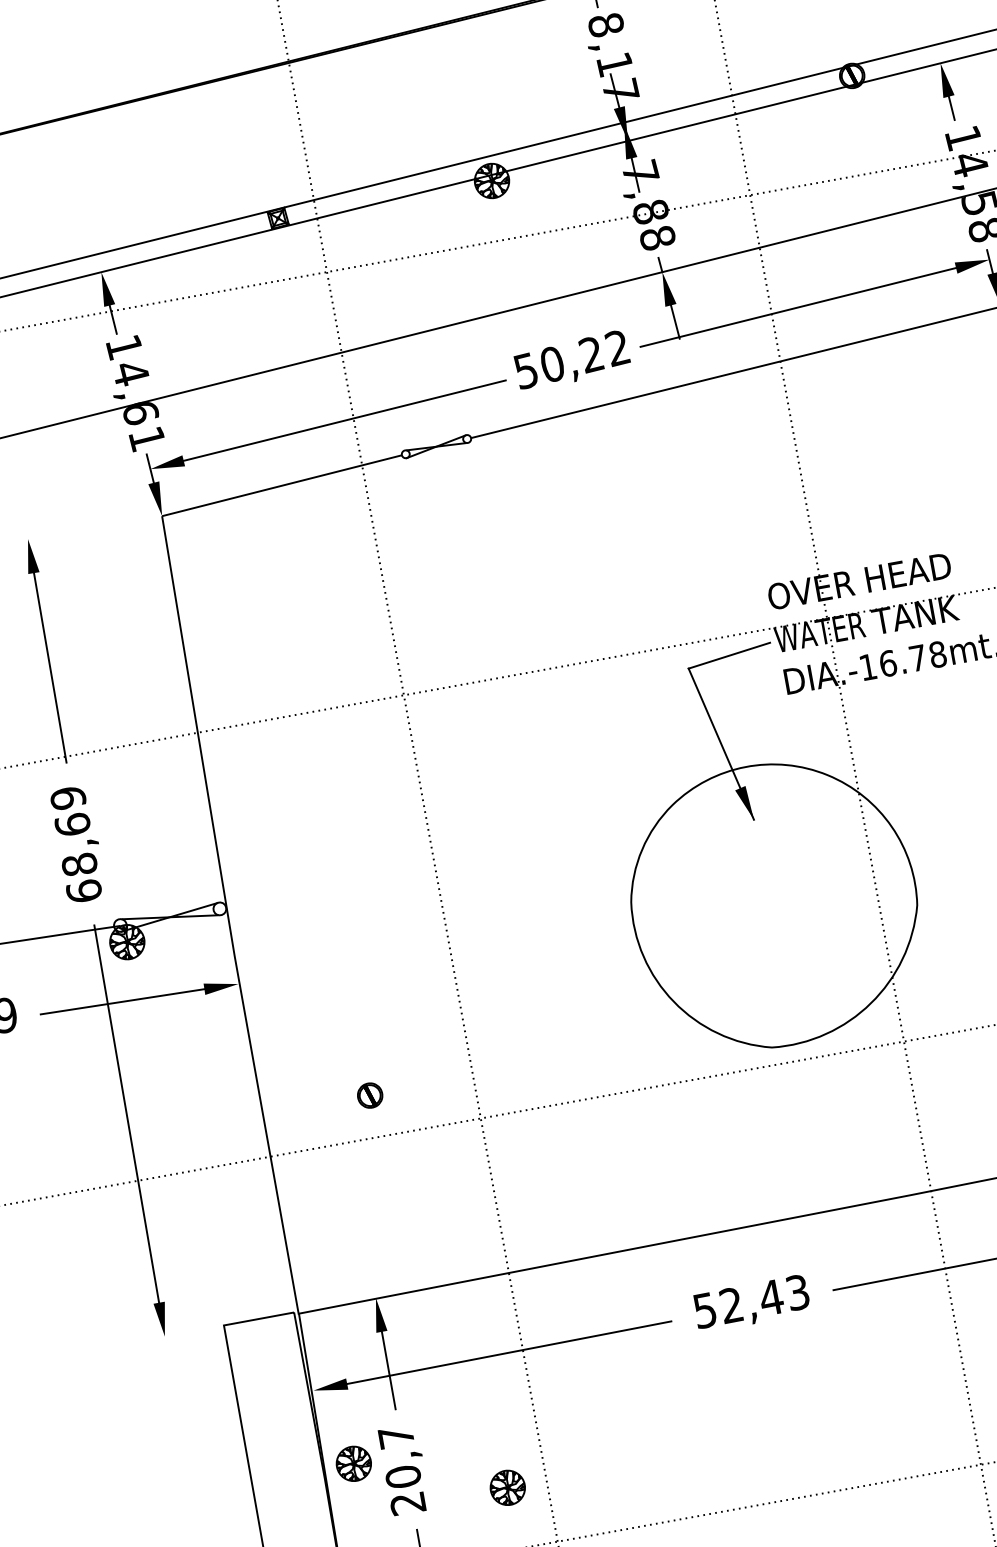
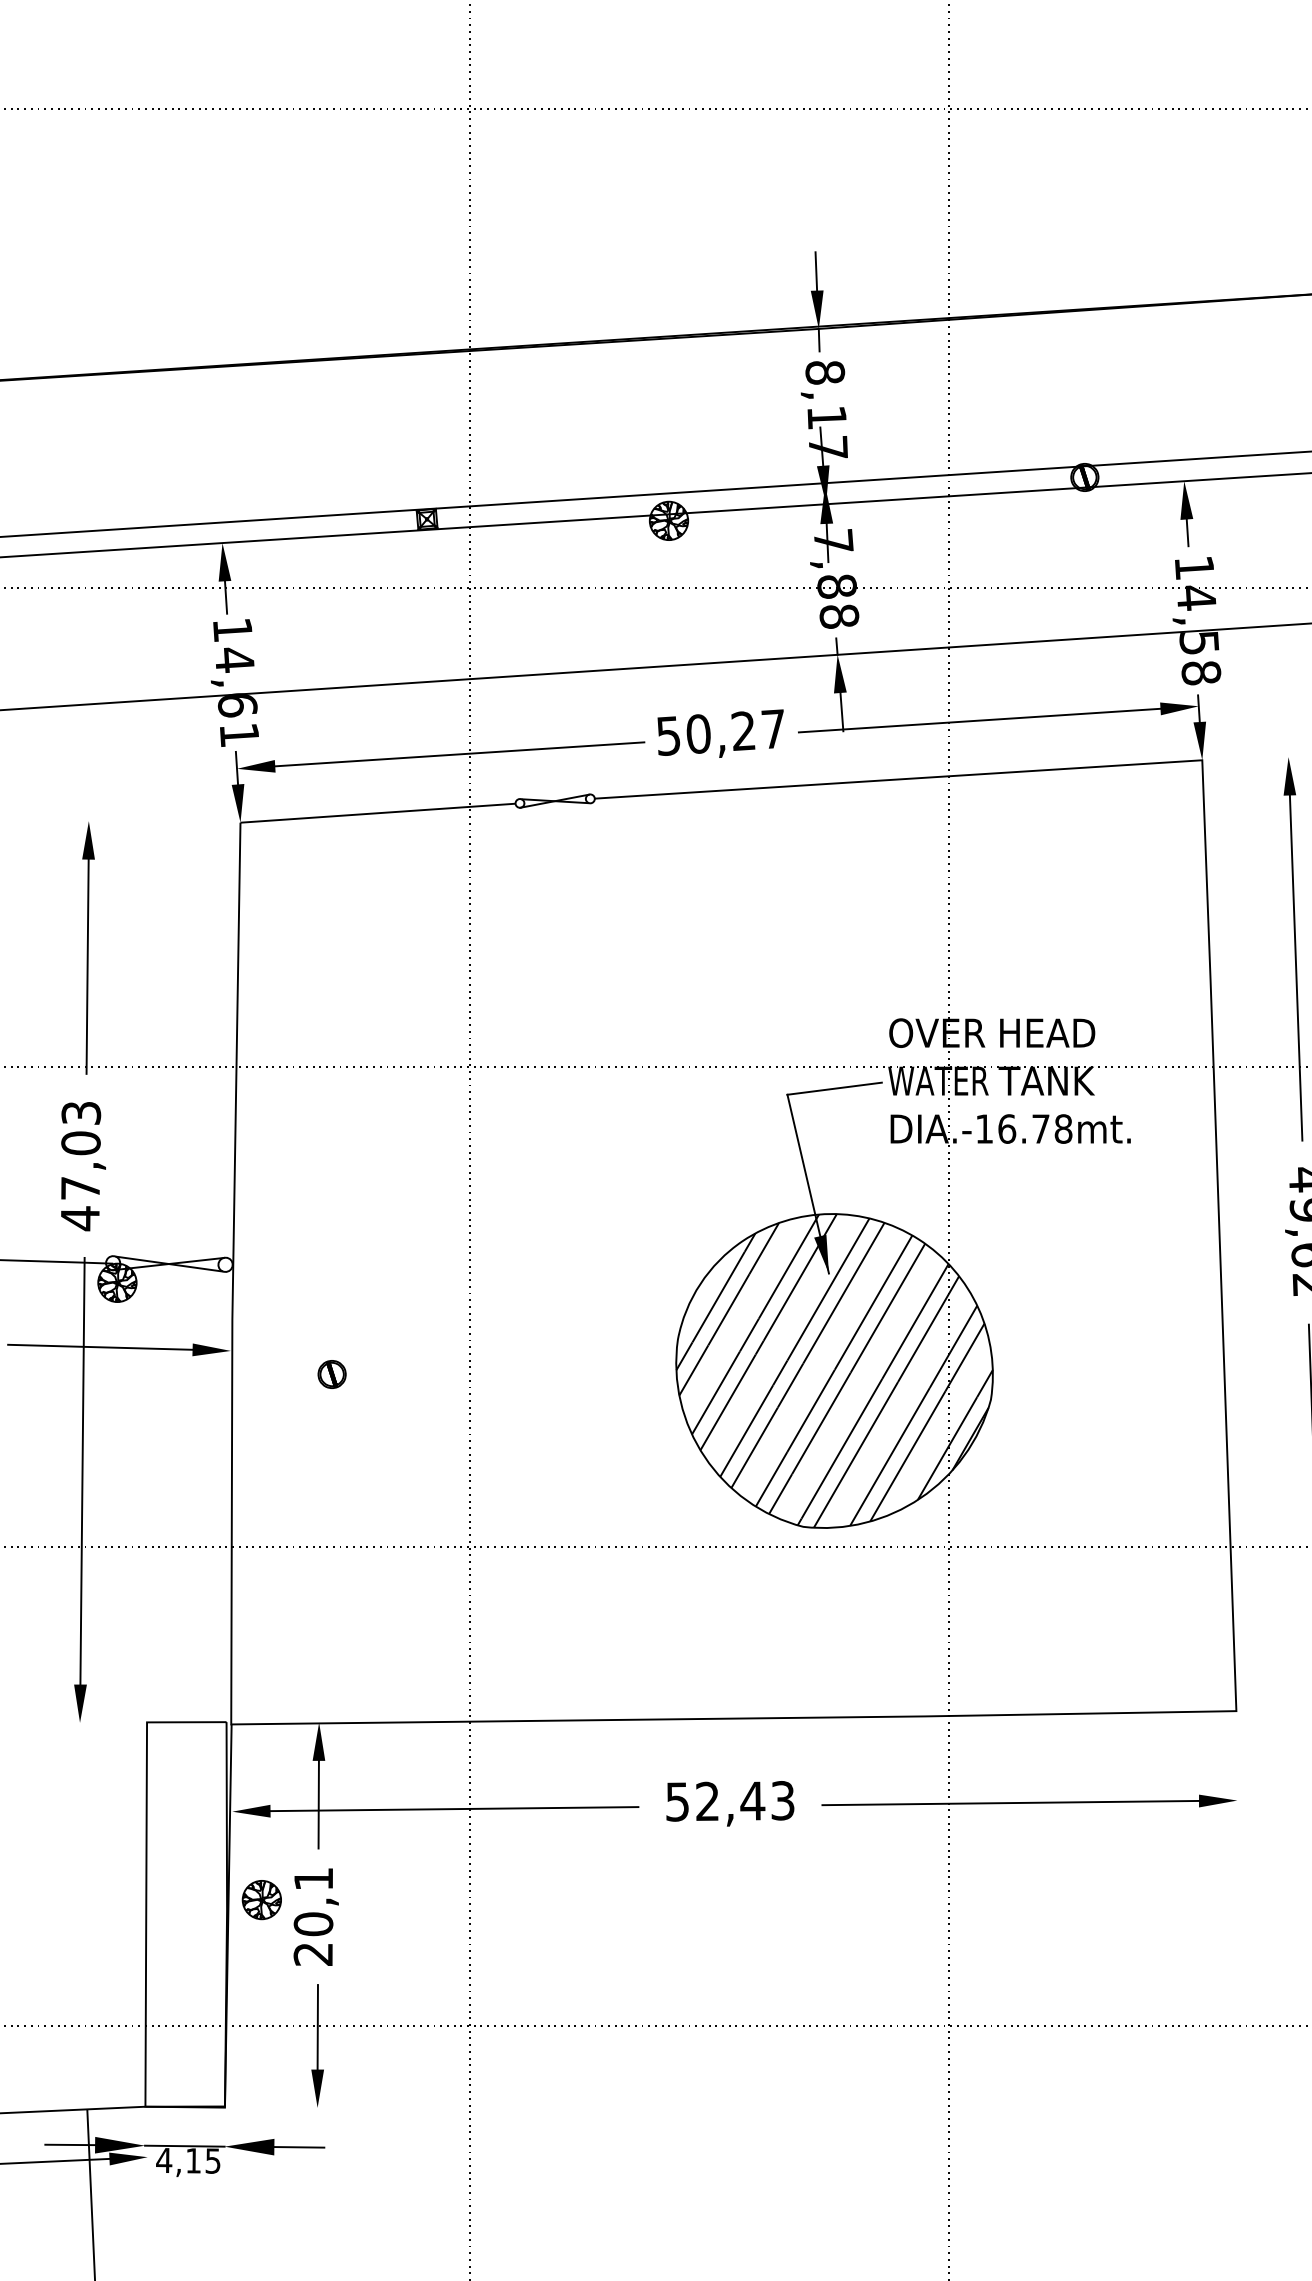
text: (617, 347) -> (773, 728), 50,22 -> 50,27
text: (76, 845) -> (80, 1166), 68,69 -> 47,03
hatch: (774, 904) -> (834, 1370), added
part: (369, 1095) -> (331, 1374), moved
text: (396, 1437) -> (313, 1879), 20,7 -> 20,1
part: (507, 1488) -> (425, 1957), removed

